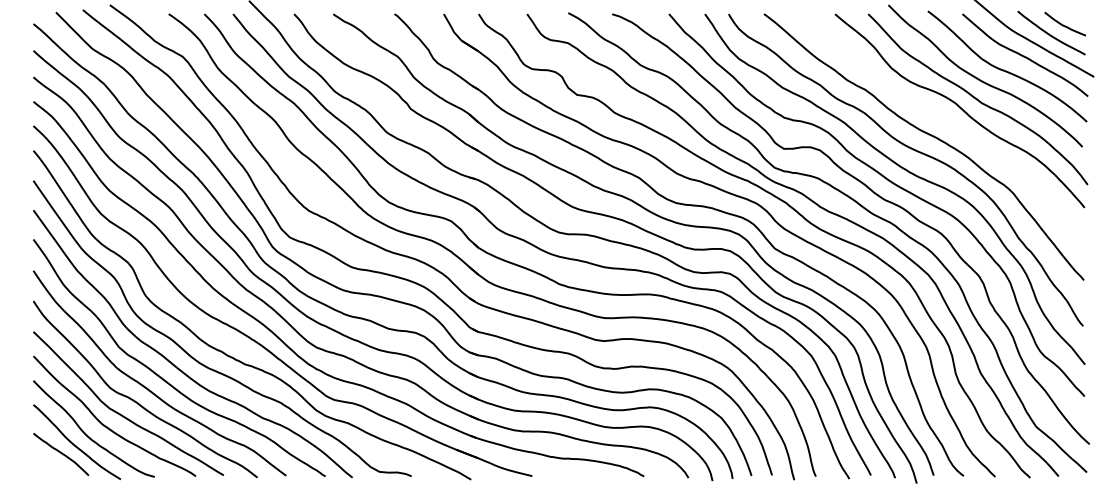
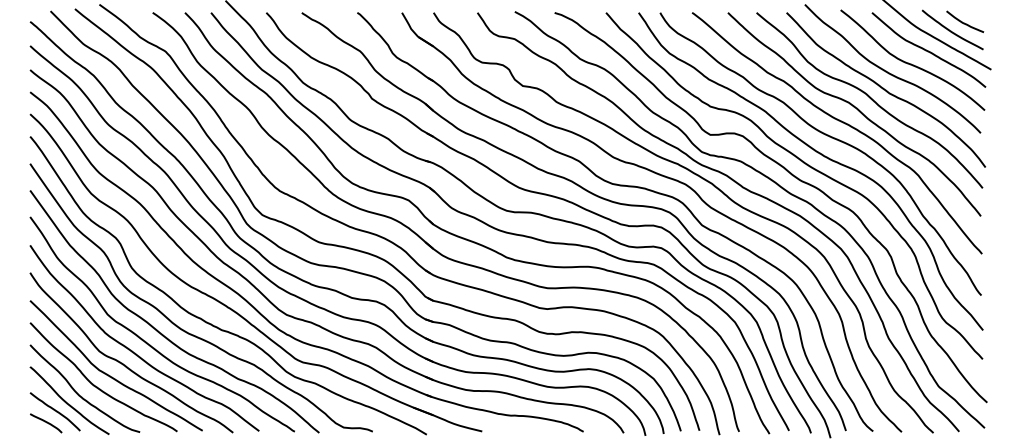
curve: (946, 121) -> (857, 110), added
curve: (50, 466) -> (45, 422), added

